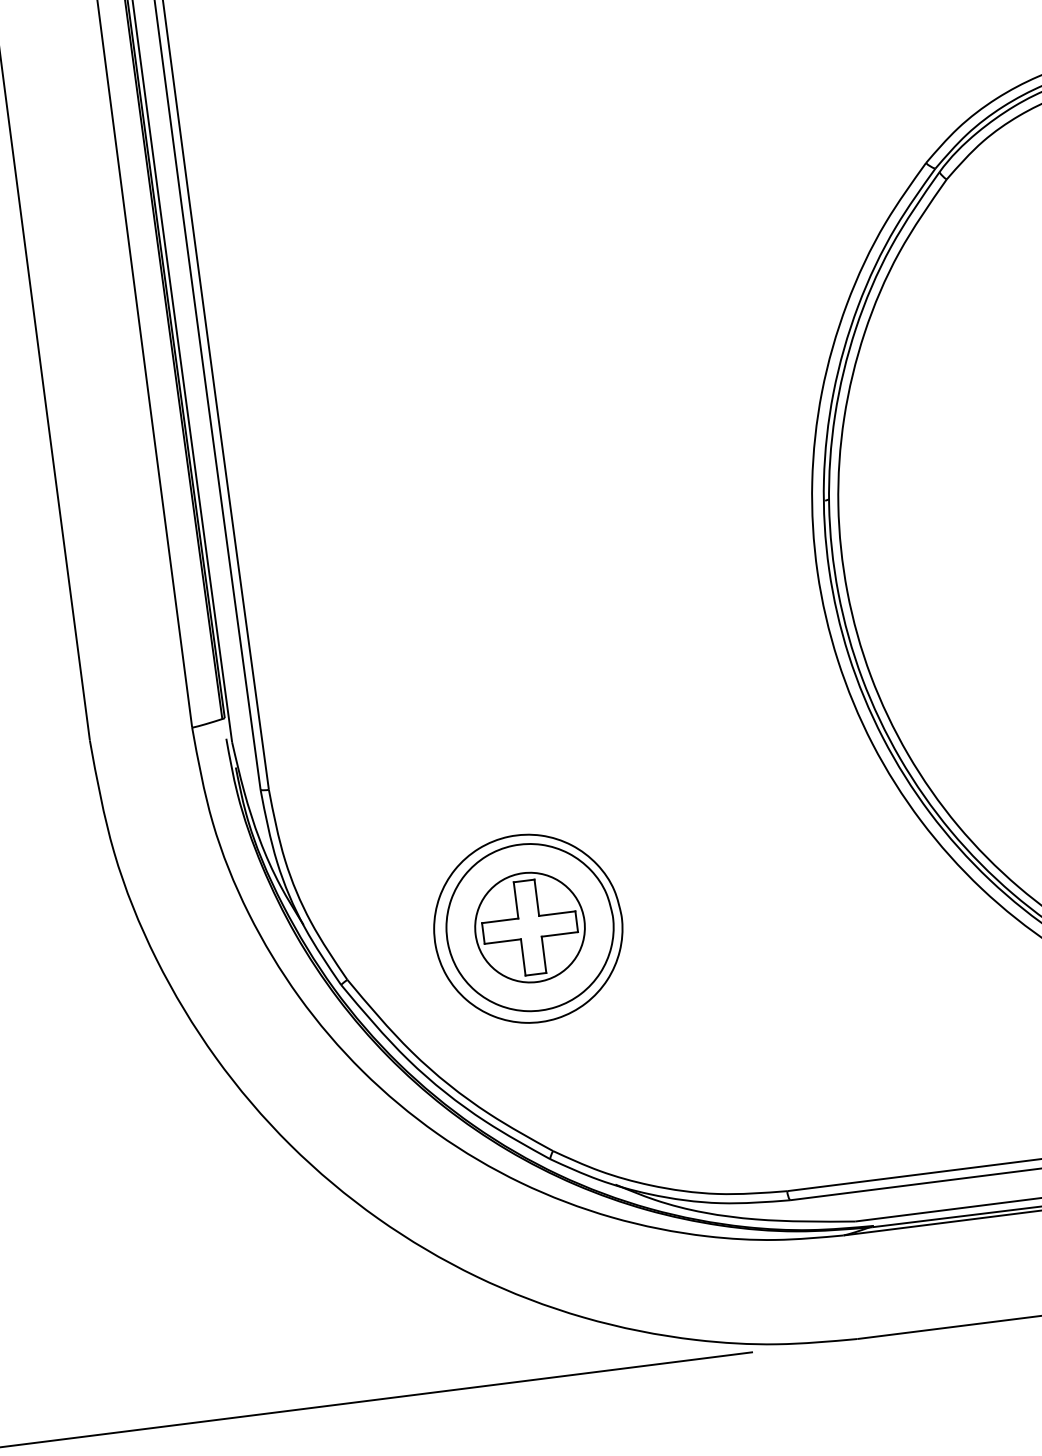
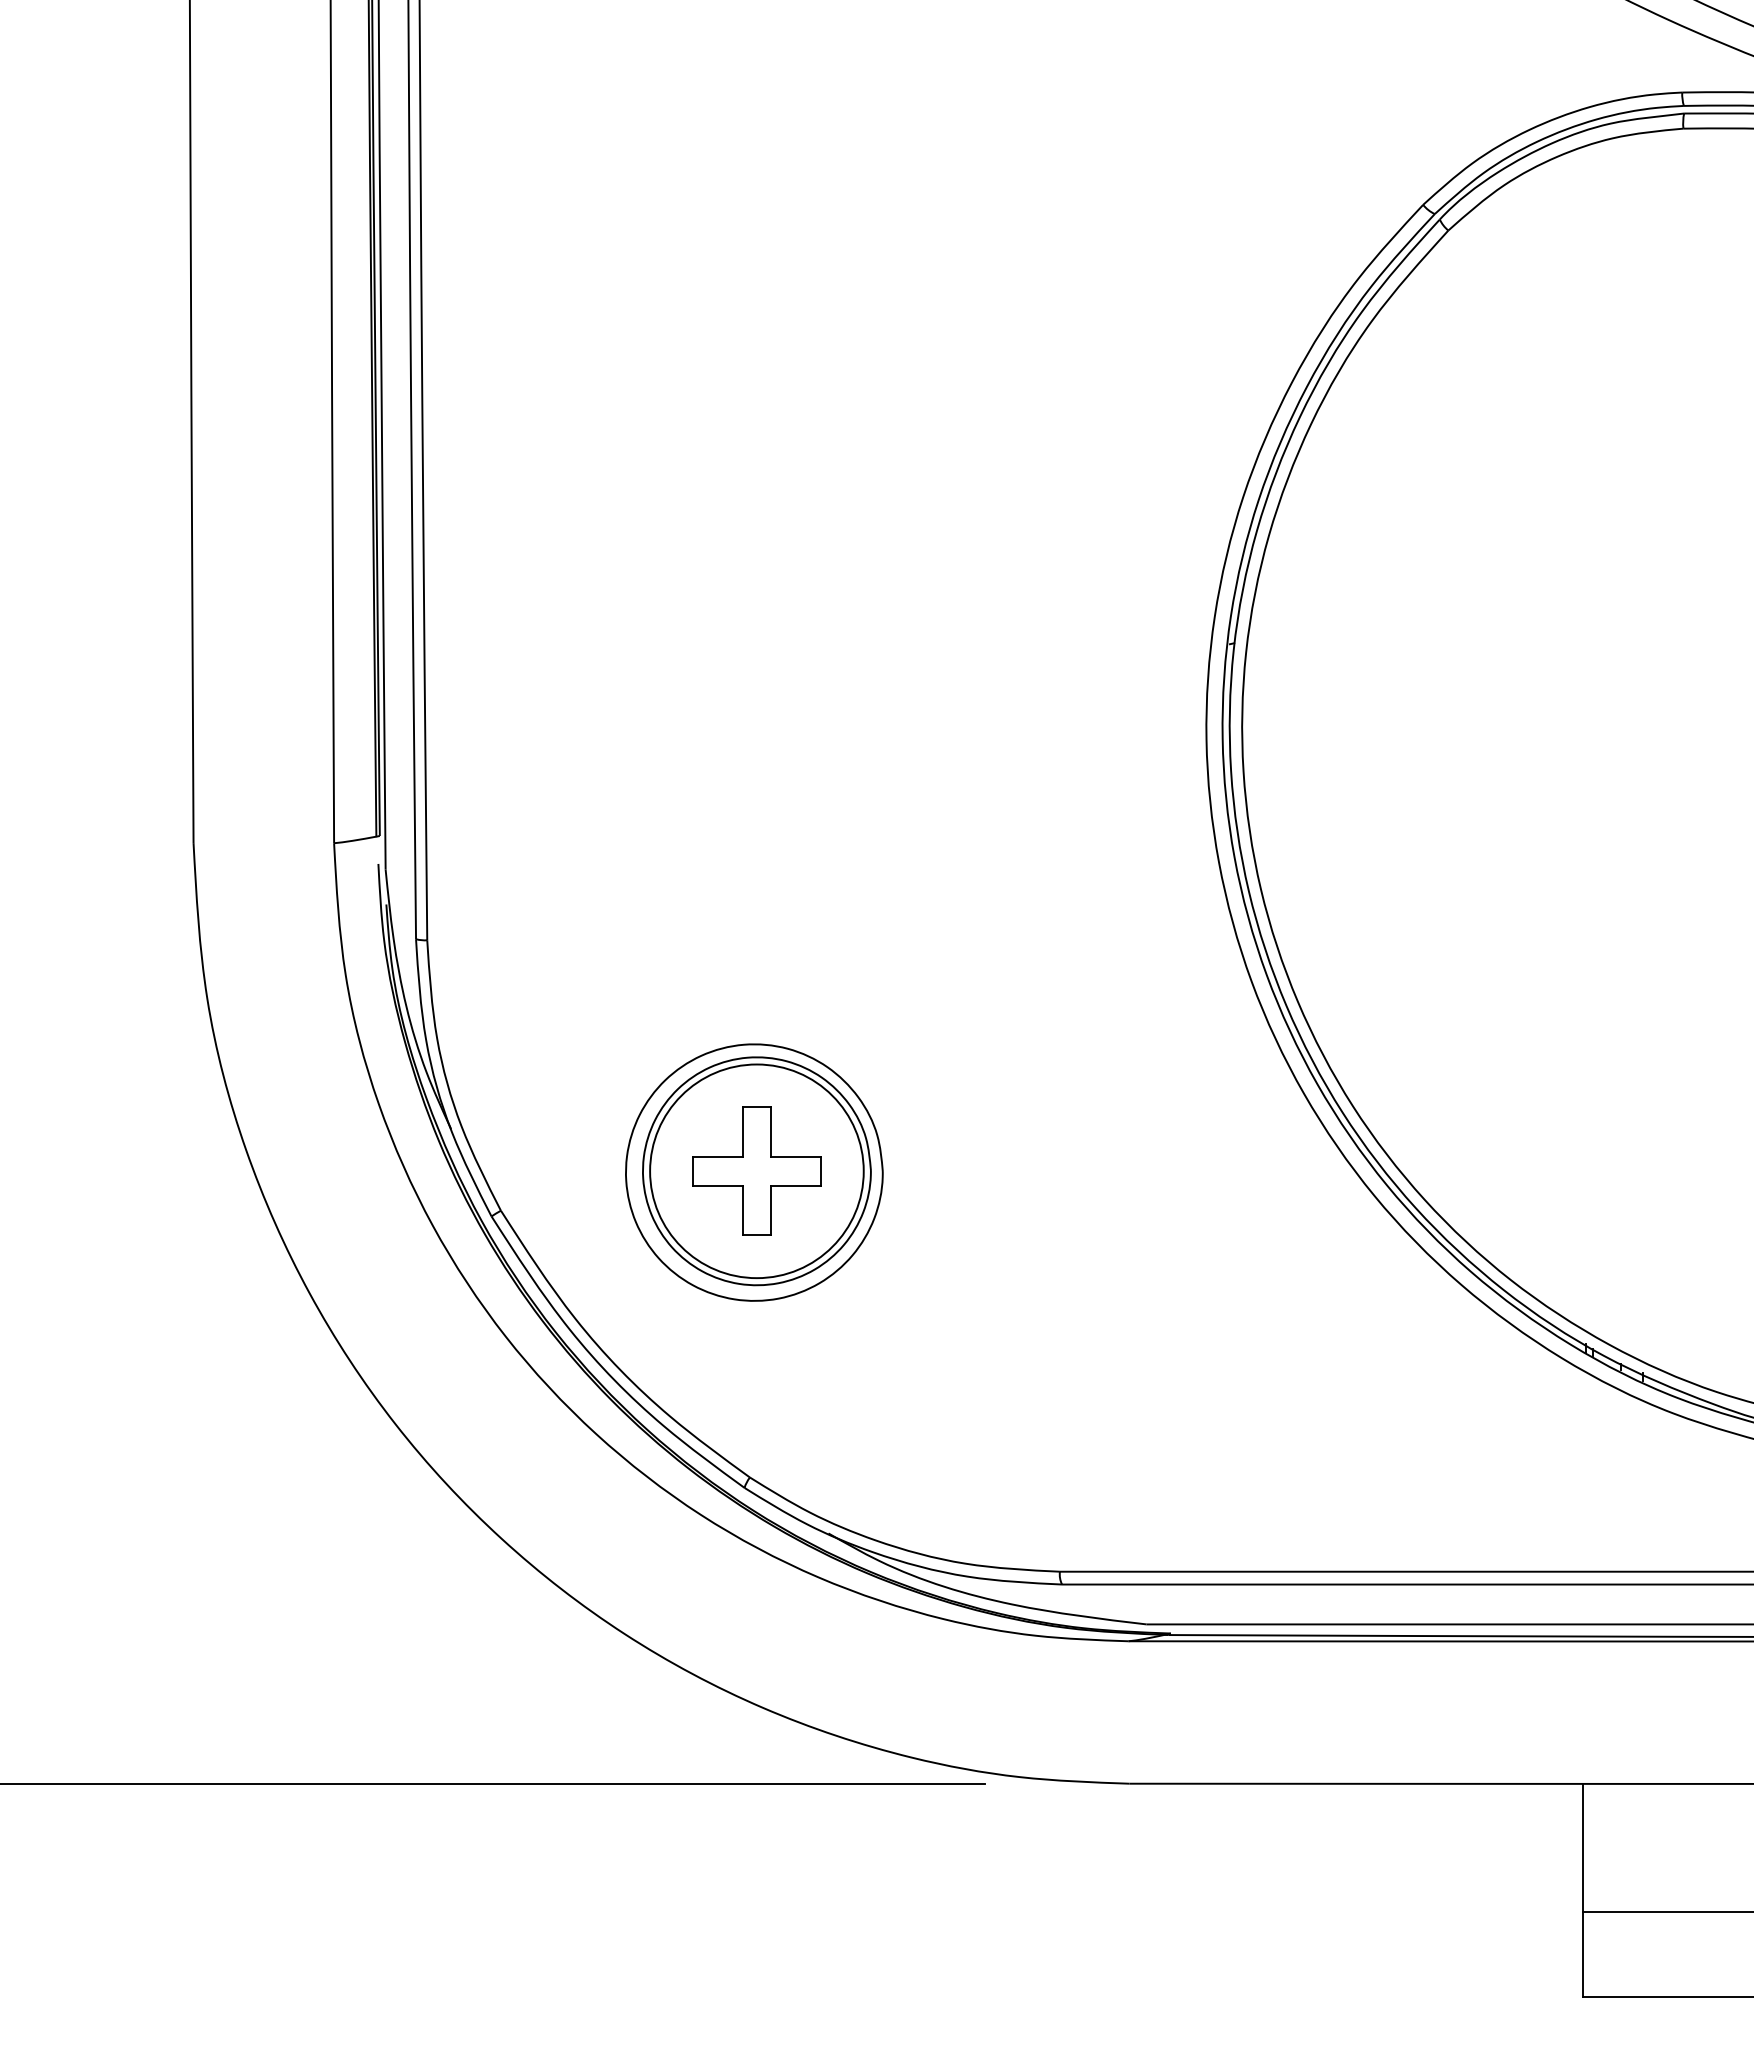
circle: (529, 927) -> (756, 1171), size x1.43

